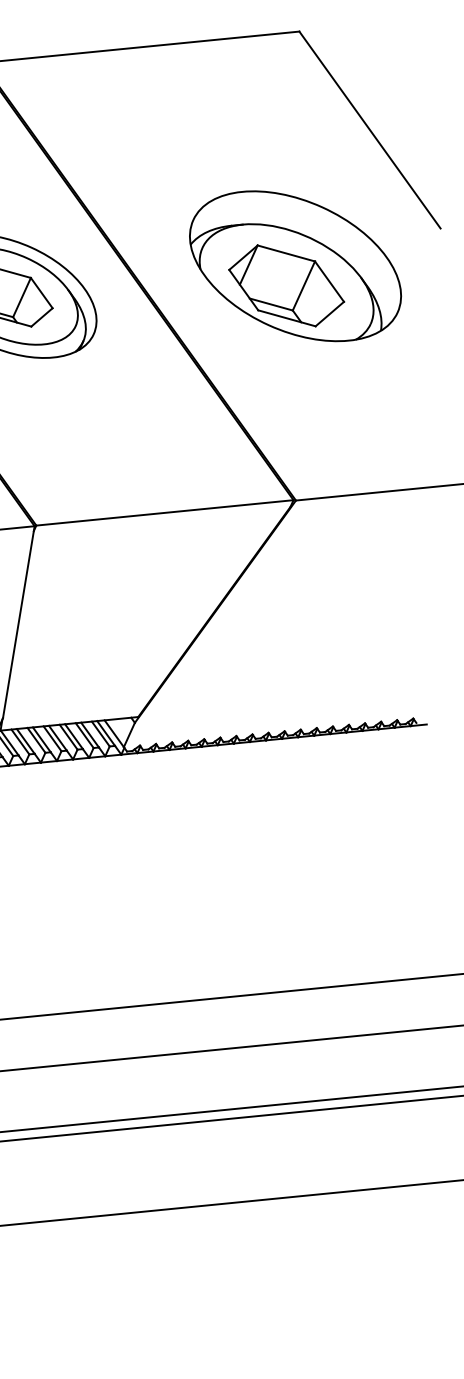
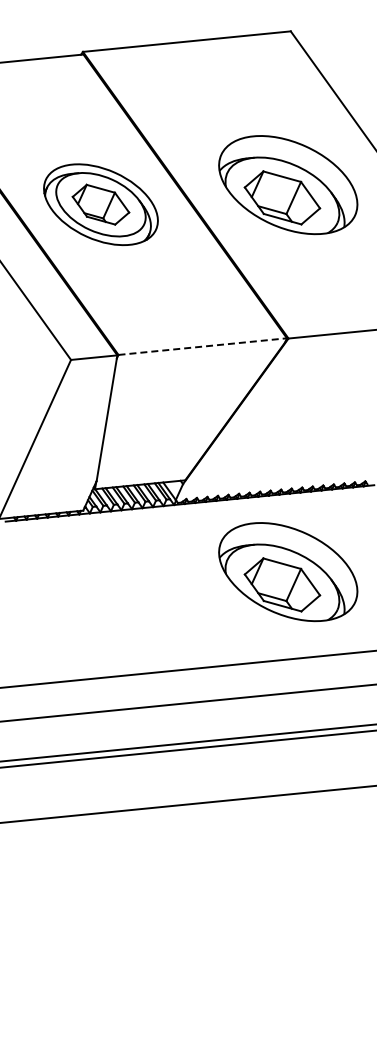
line: (164, 512) -> (202, 346), solid -> dashed
part: (295, 857) -> (288, 572), added

